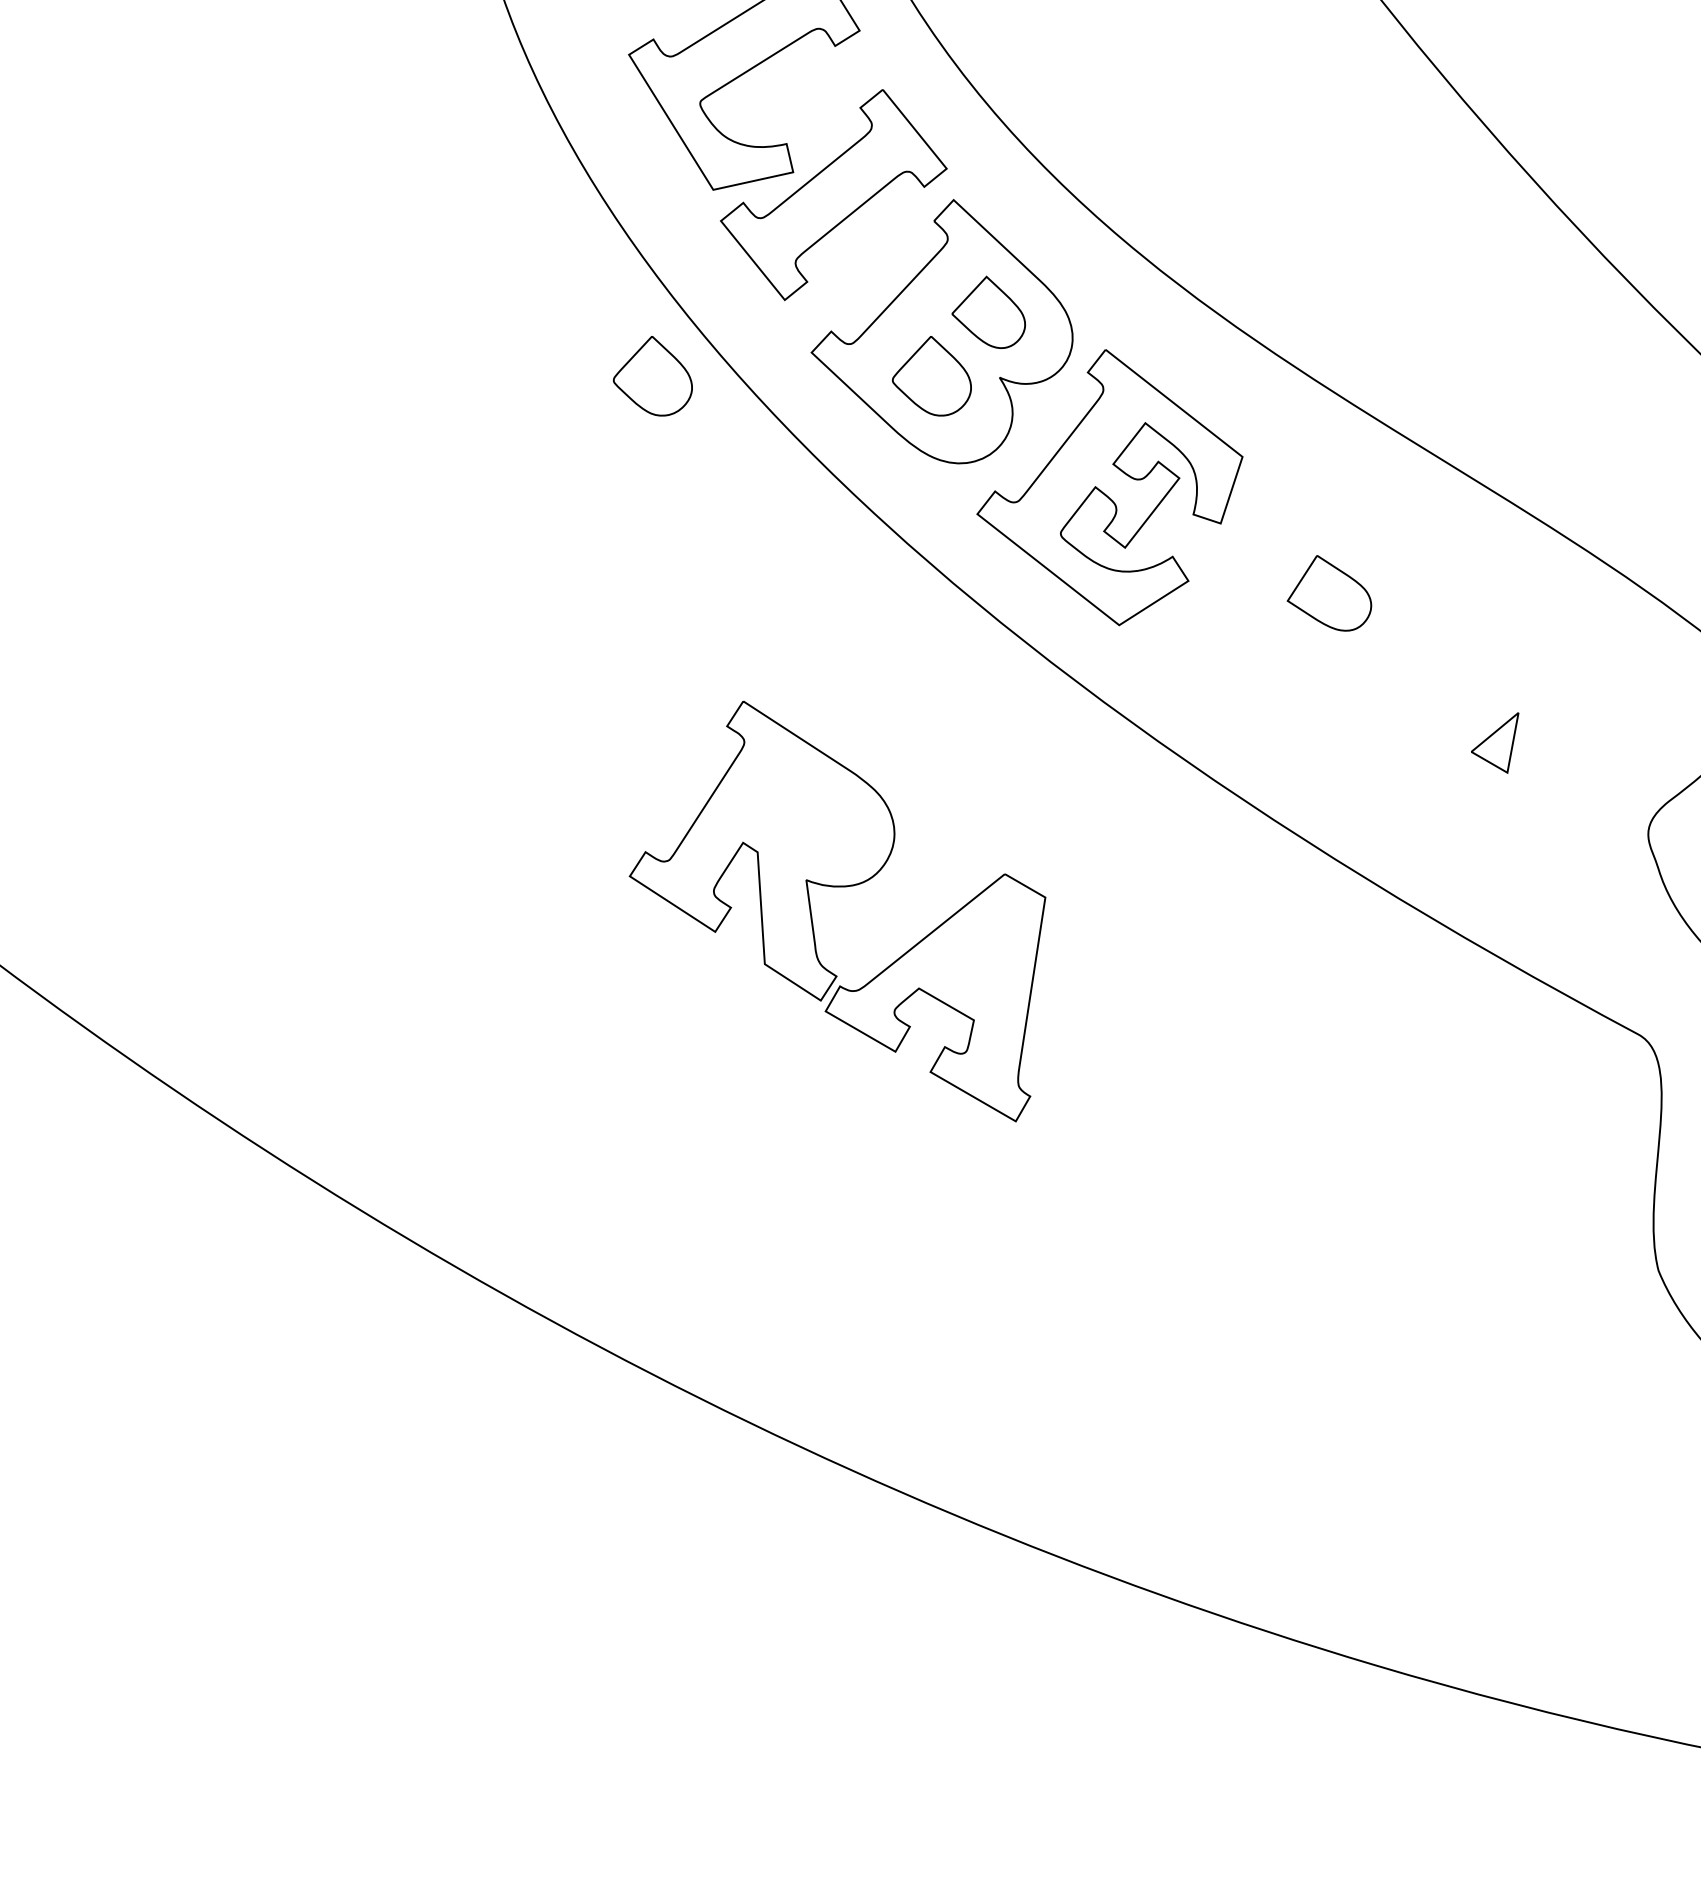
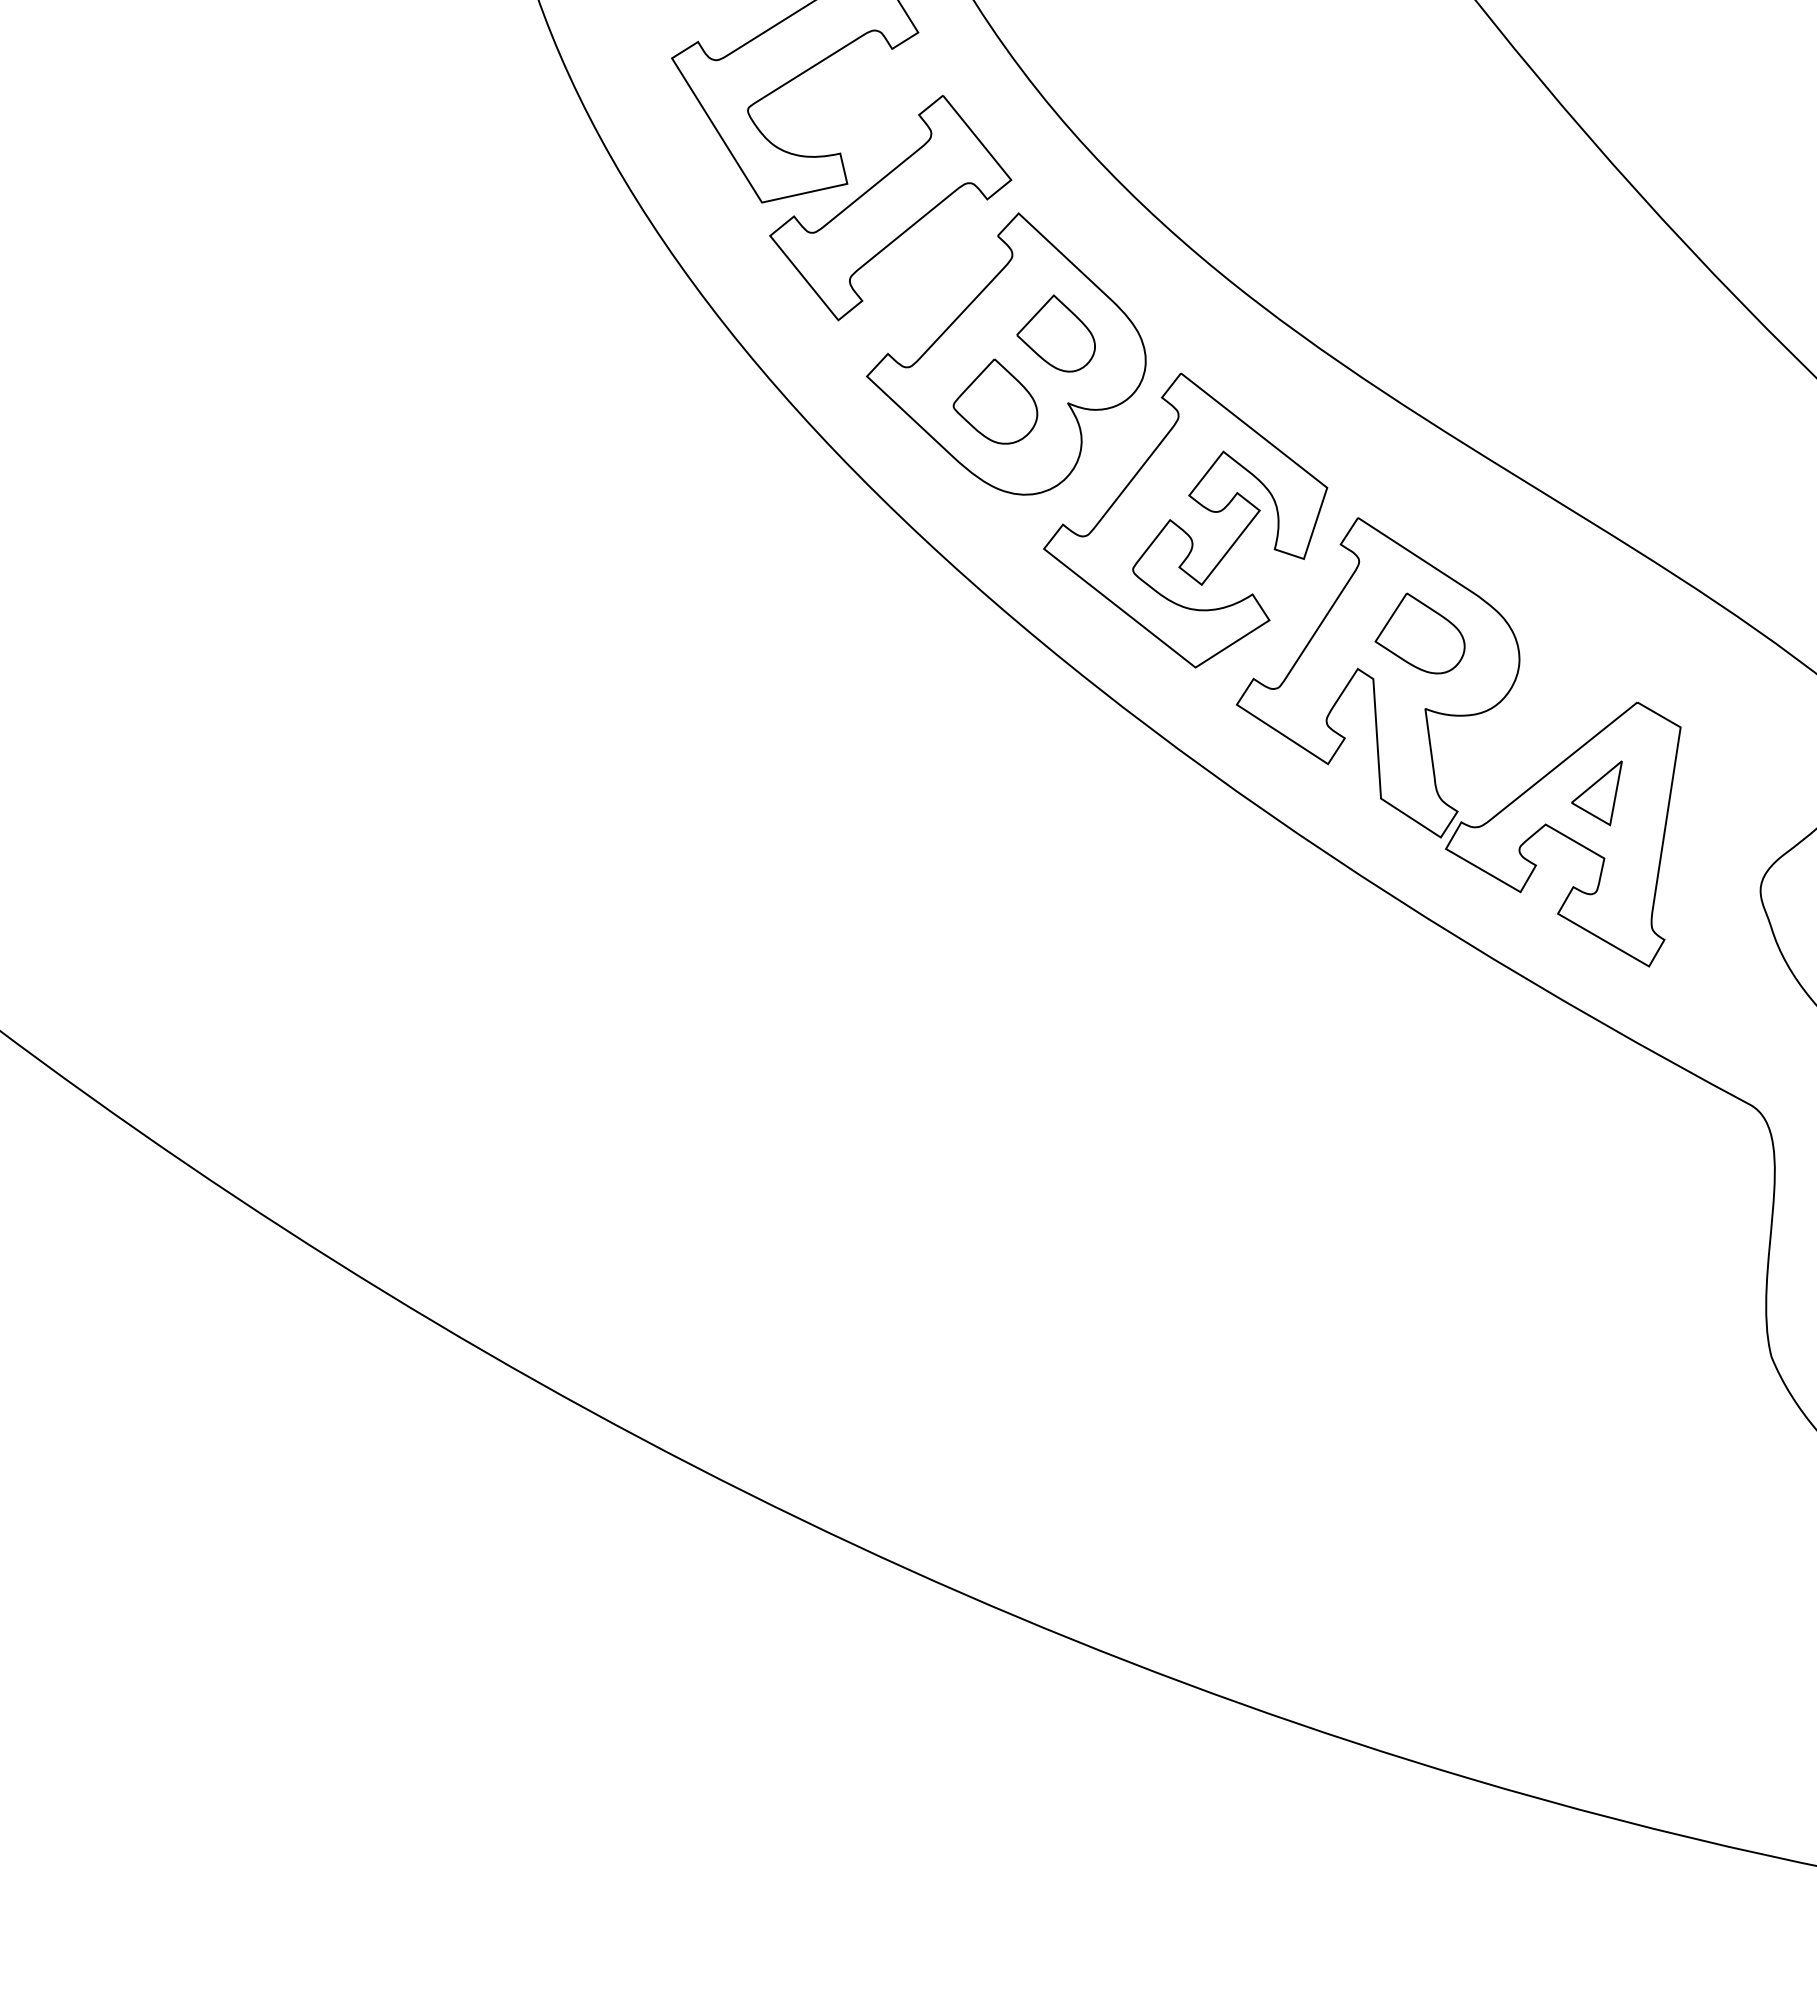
part: (652, 376) -> (697, 401), removed
part: (837, 887) -> (1458, 716), moved

